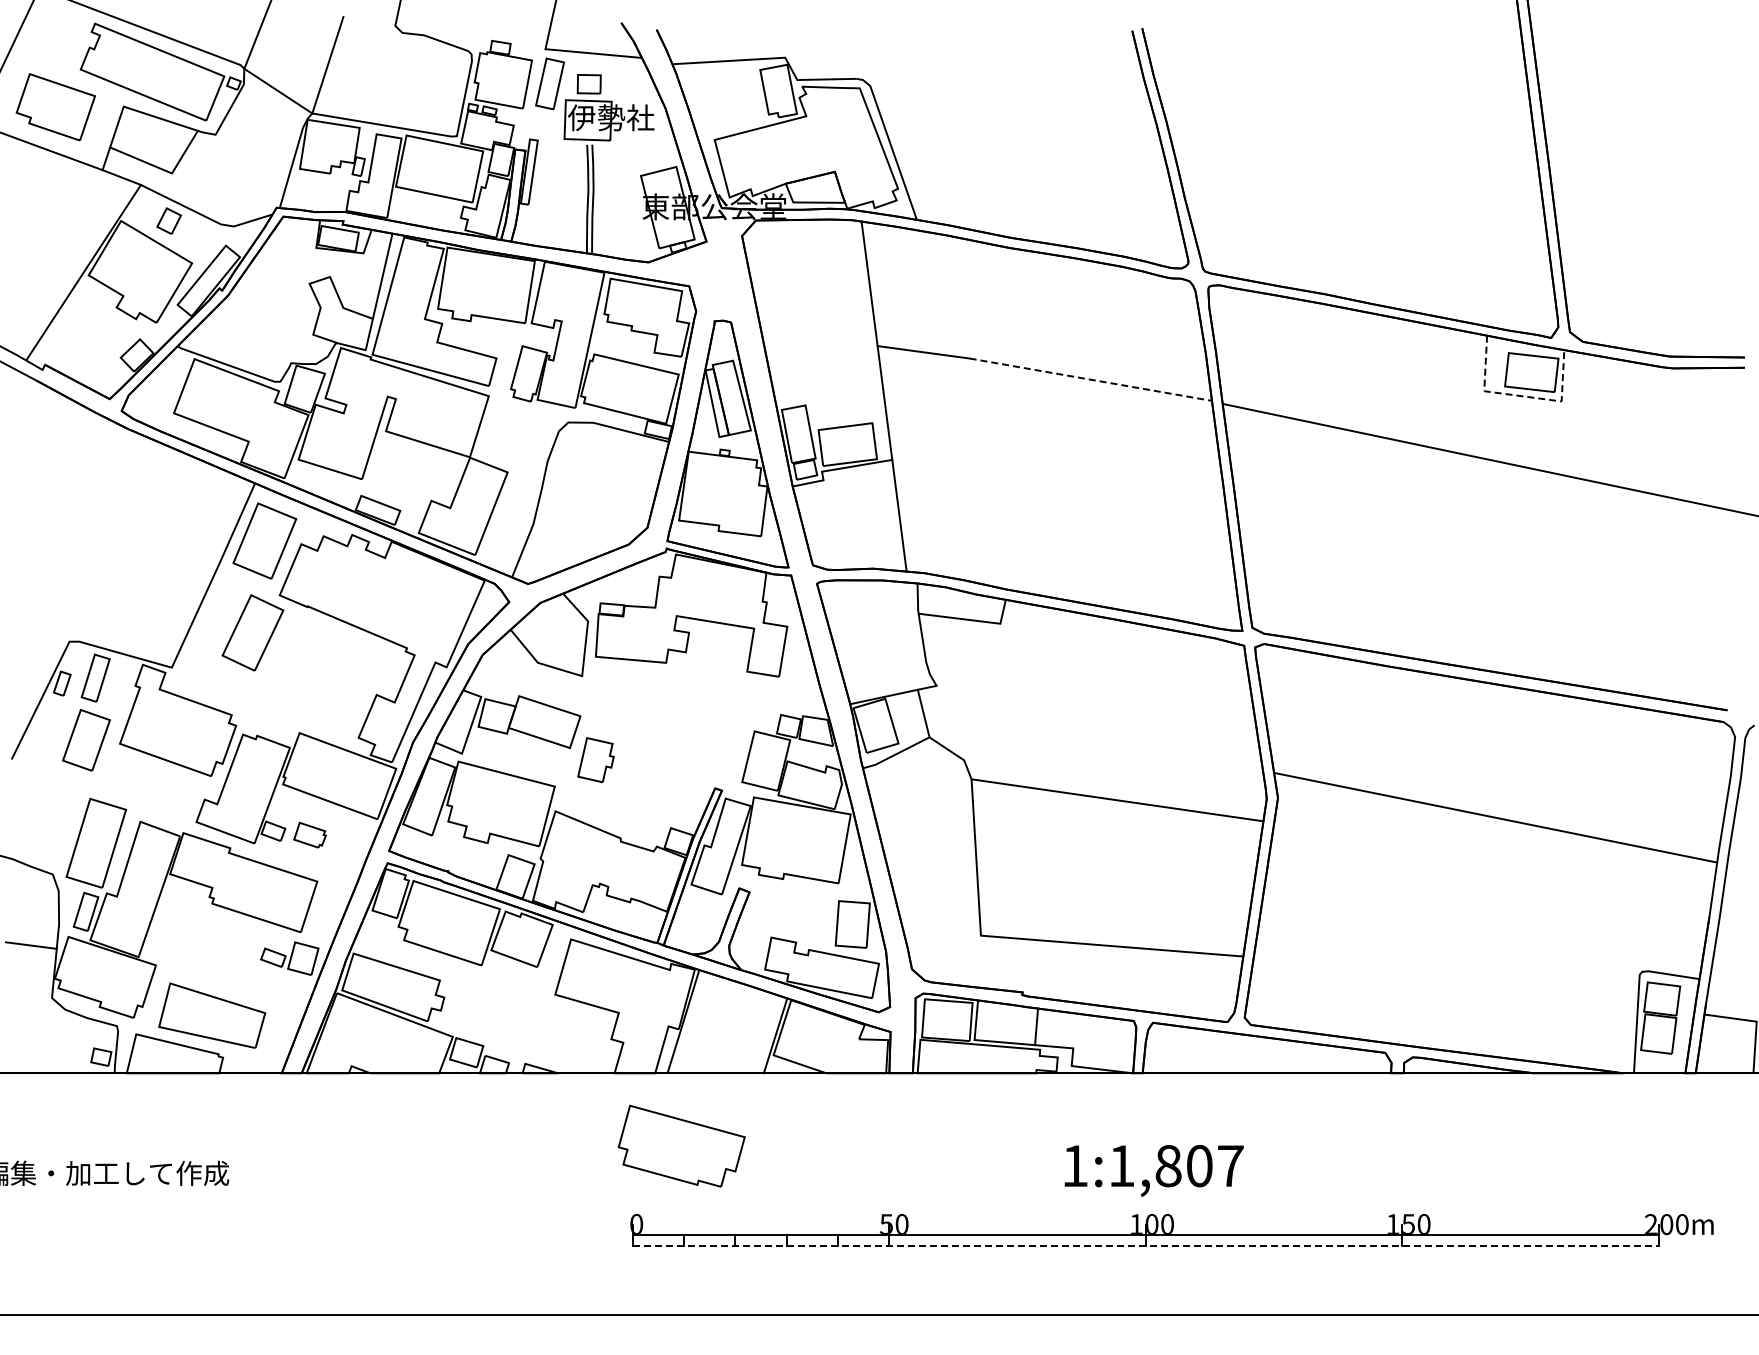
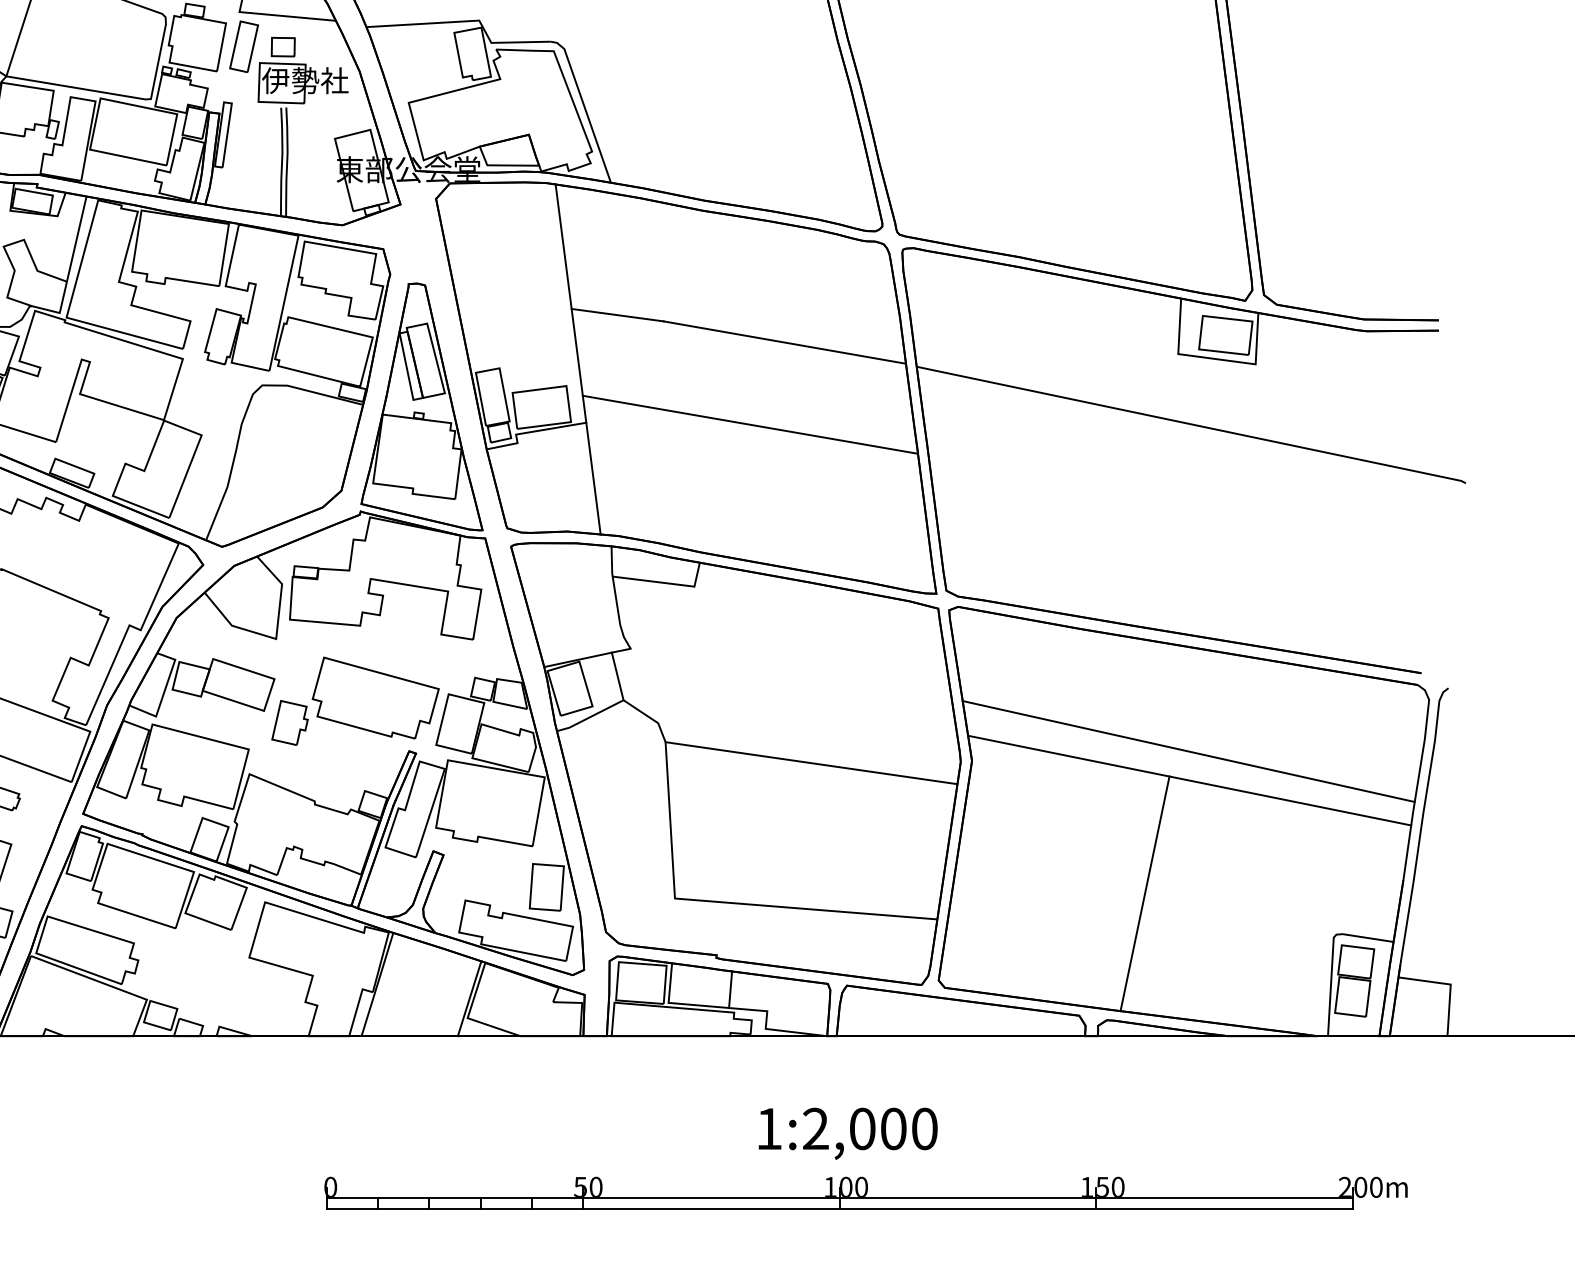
line: (1091, 379) -> (785, 342), dashed -> solid
line: (1521, 396) -> (1215, 359), dashed -> solid
line: (1055, 461) -> (749, 424), added
line: (1494, 788) -> (1188, 751), added
line: (1450, 930) -> (1144, 893), added
part: (681, 1145) -> (375, 697), moved
text: (1176, 1165) -> (870, 1128), 1:1,807 -> 1:2,000
line: (1146, 1245) -> (840, 1208), dashed -> solid

